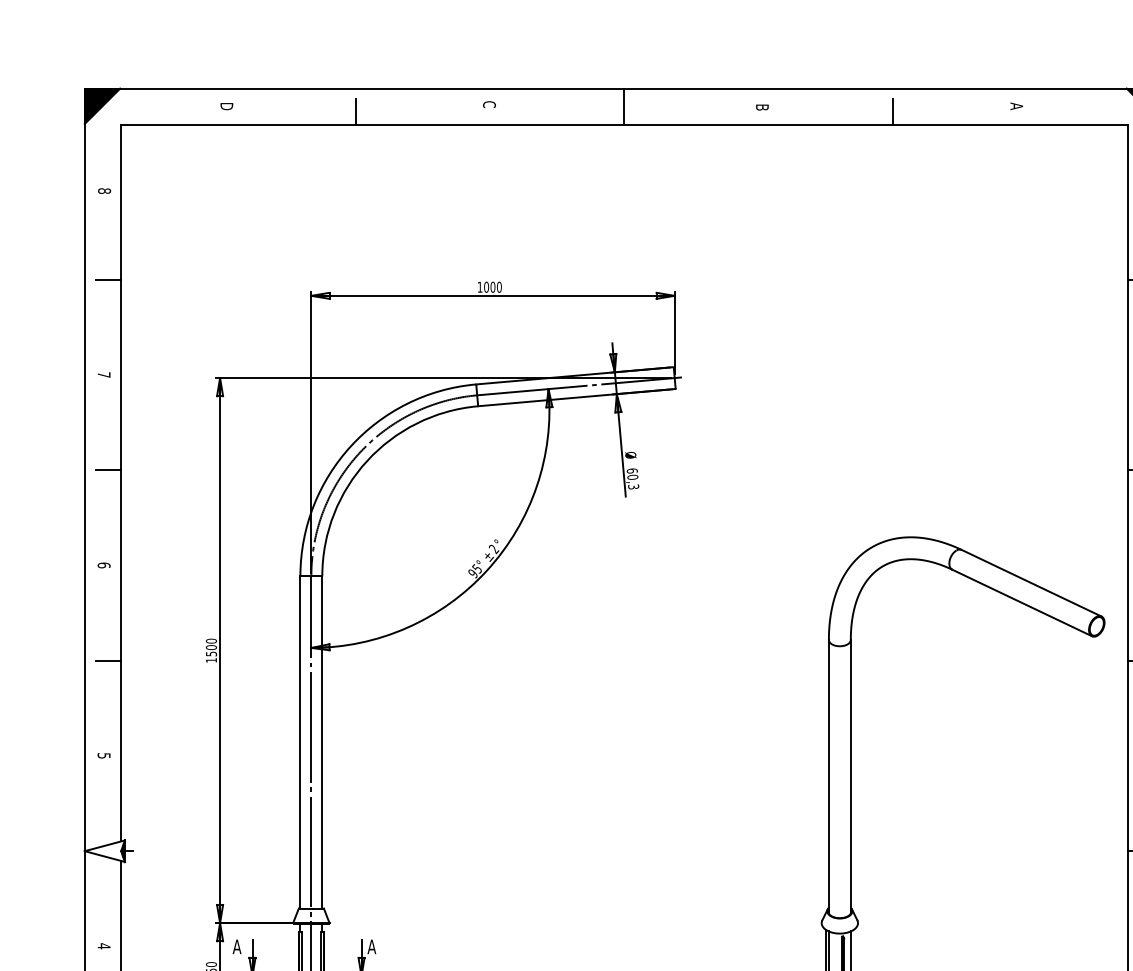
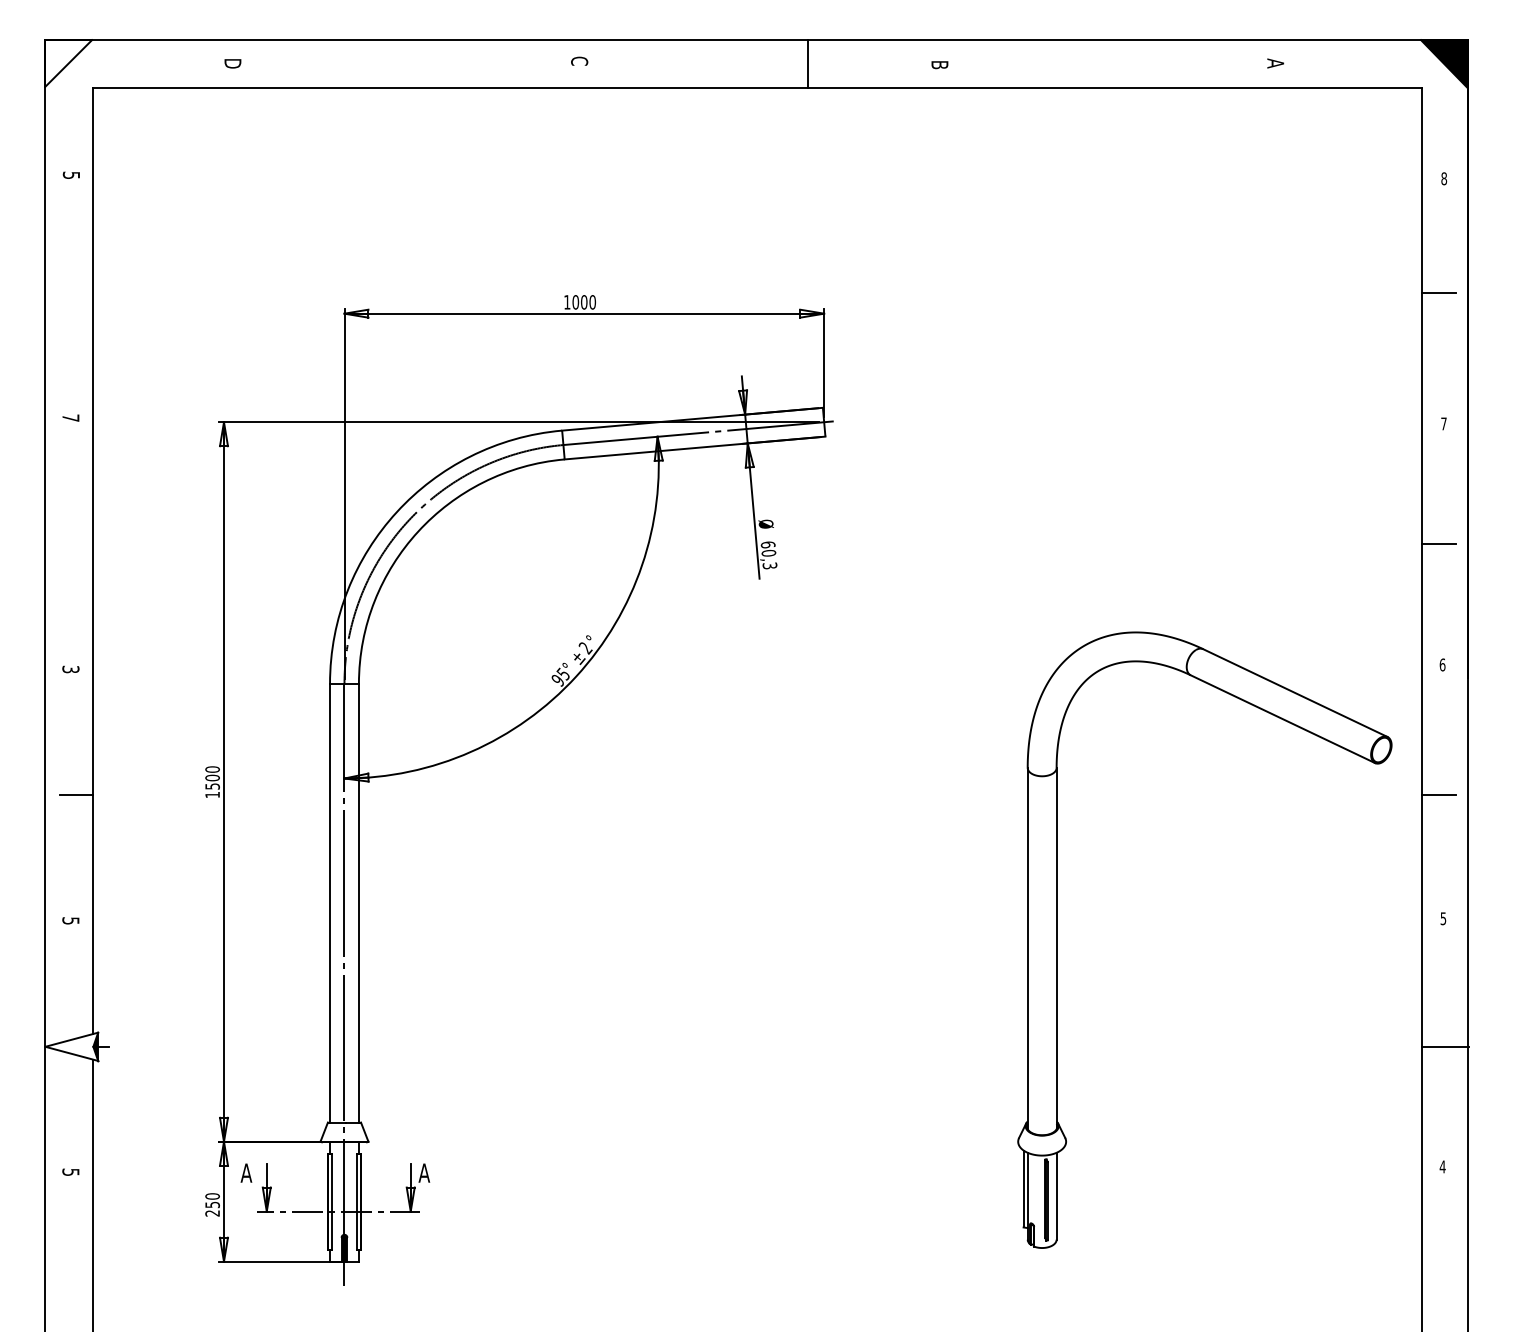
fill: (102, 106) -> (68, 63), removed
line: (624, 107) -> (807, 64), moved
line: (355, 112) -> (402, 71), removed
line: (893, 112) -> (1112, 71), removed
text: (104, 191) -> (71, 175), 8 -> 5
line: (108, 279) -> (76, 292), removed
line: (108, 470) -> (76, 544), removed
text: (103, 565) -> (70, 669), 6 -> 3
text: (103, 946) -> (70, 1172), 4 -> 5

